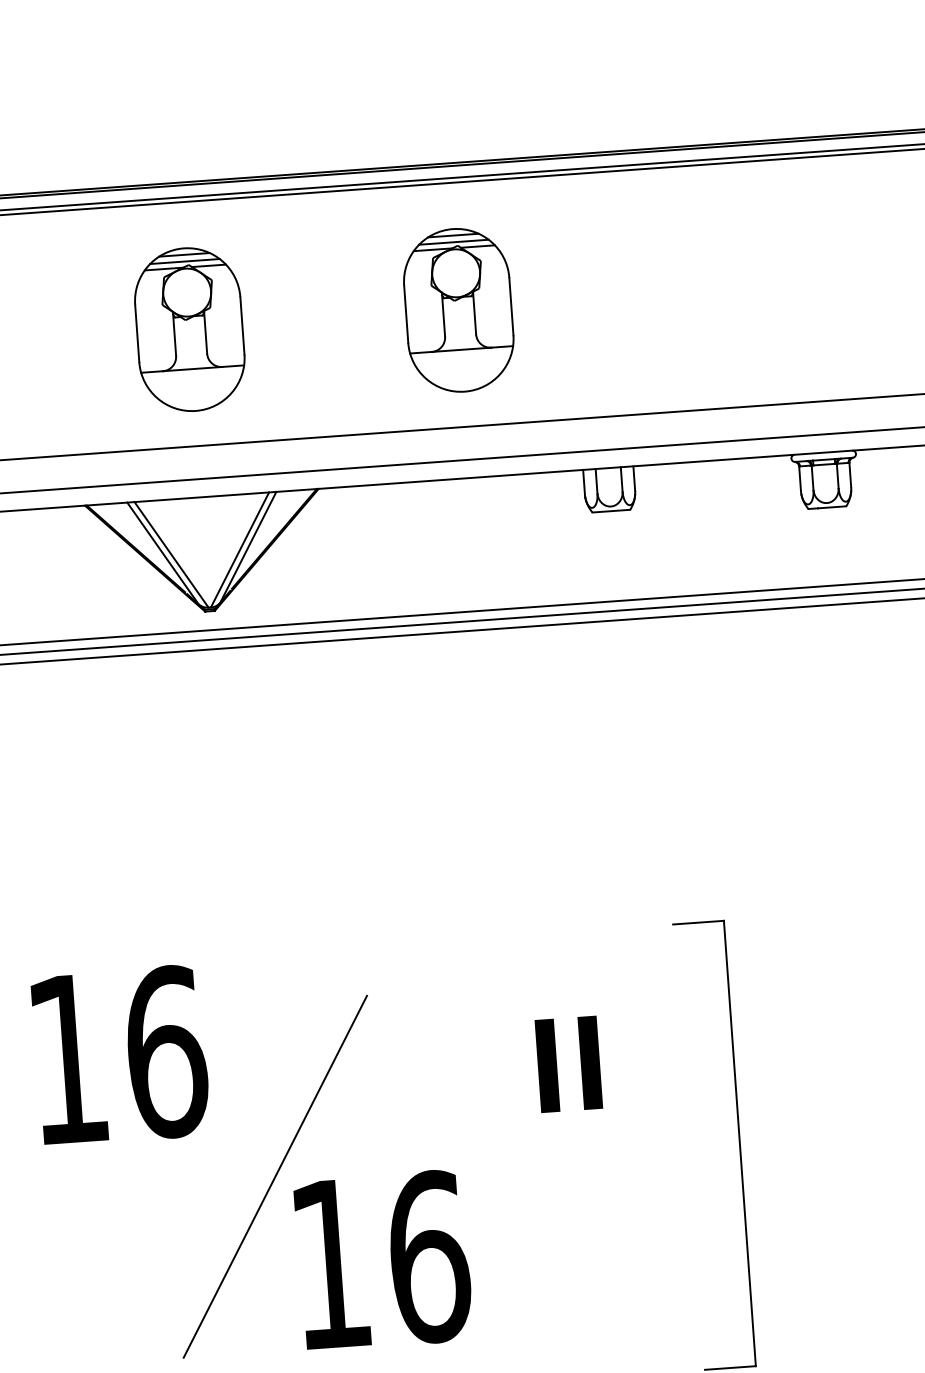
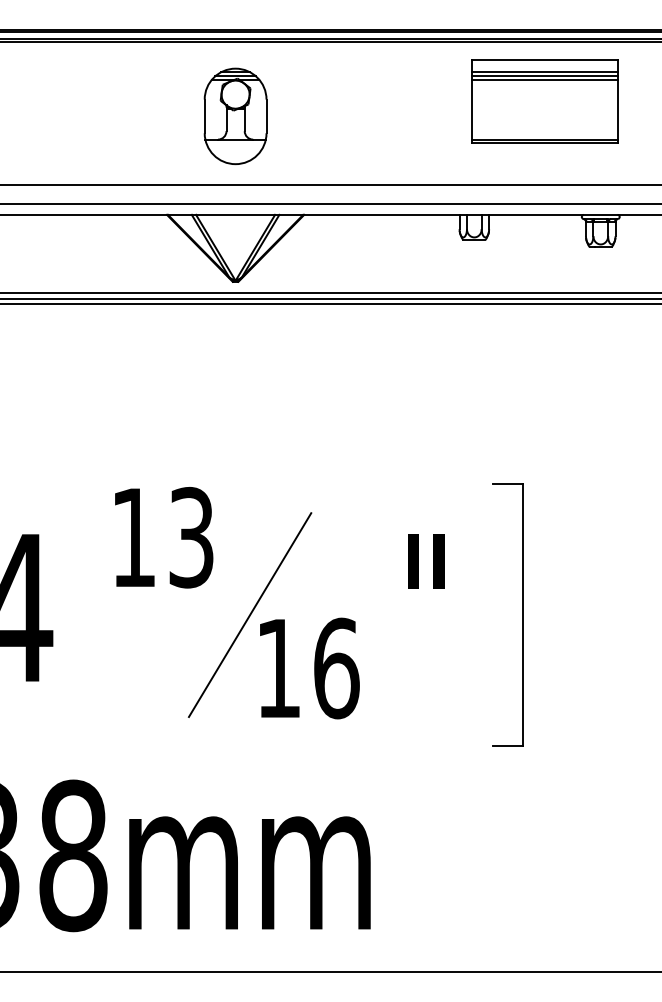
part: (713, 266) -> (544, 101), added
part: (458, 310) -> (393, 116), removed
text: (166, 1051) -> (191, 537), 16 -> 13

